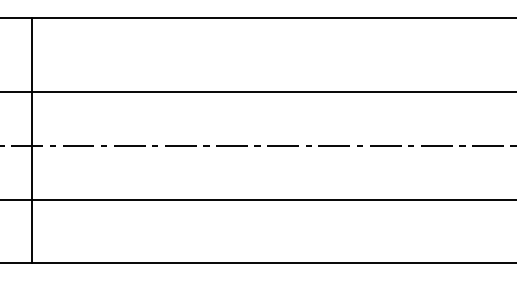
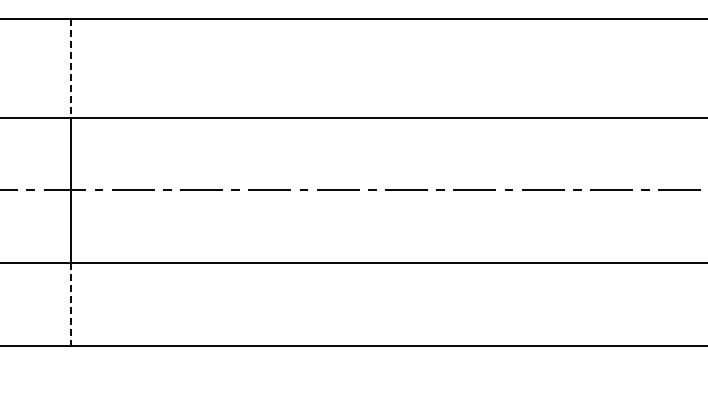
line: (32, 54) -> (71, 68), solid -> dashed
line: (32, 231) -> (71, 304), solid -> dashed

